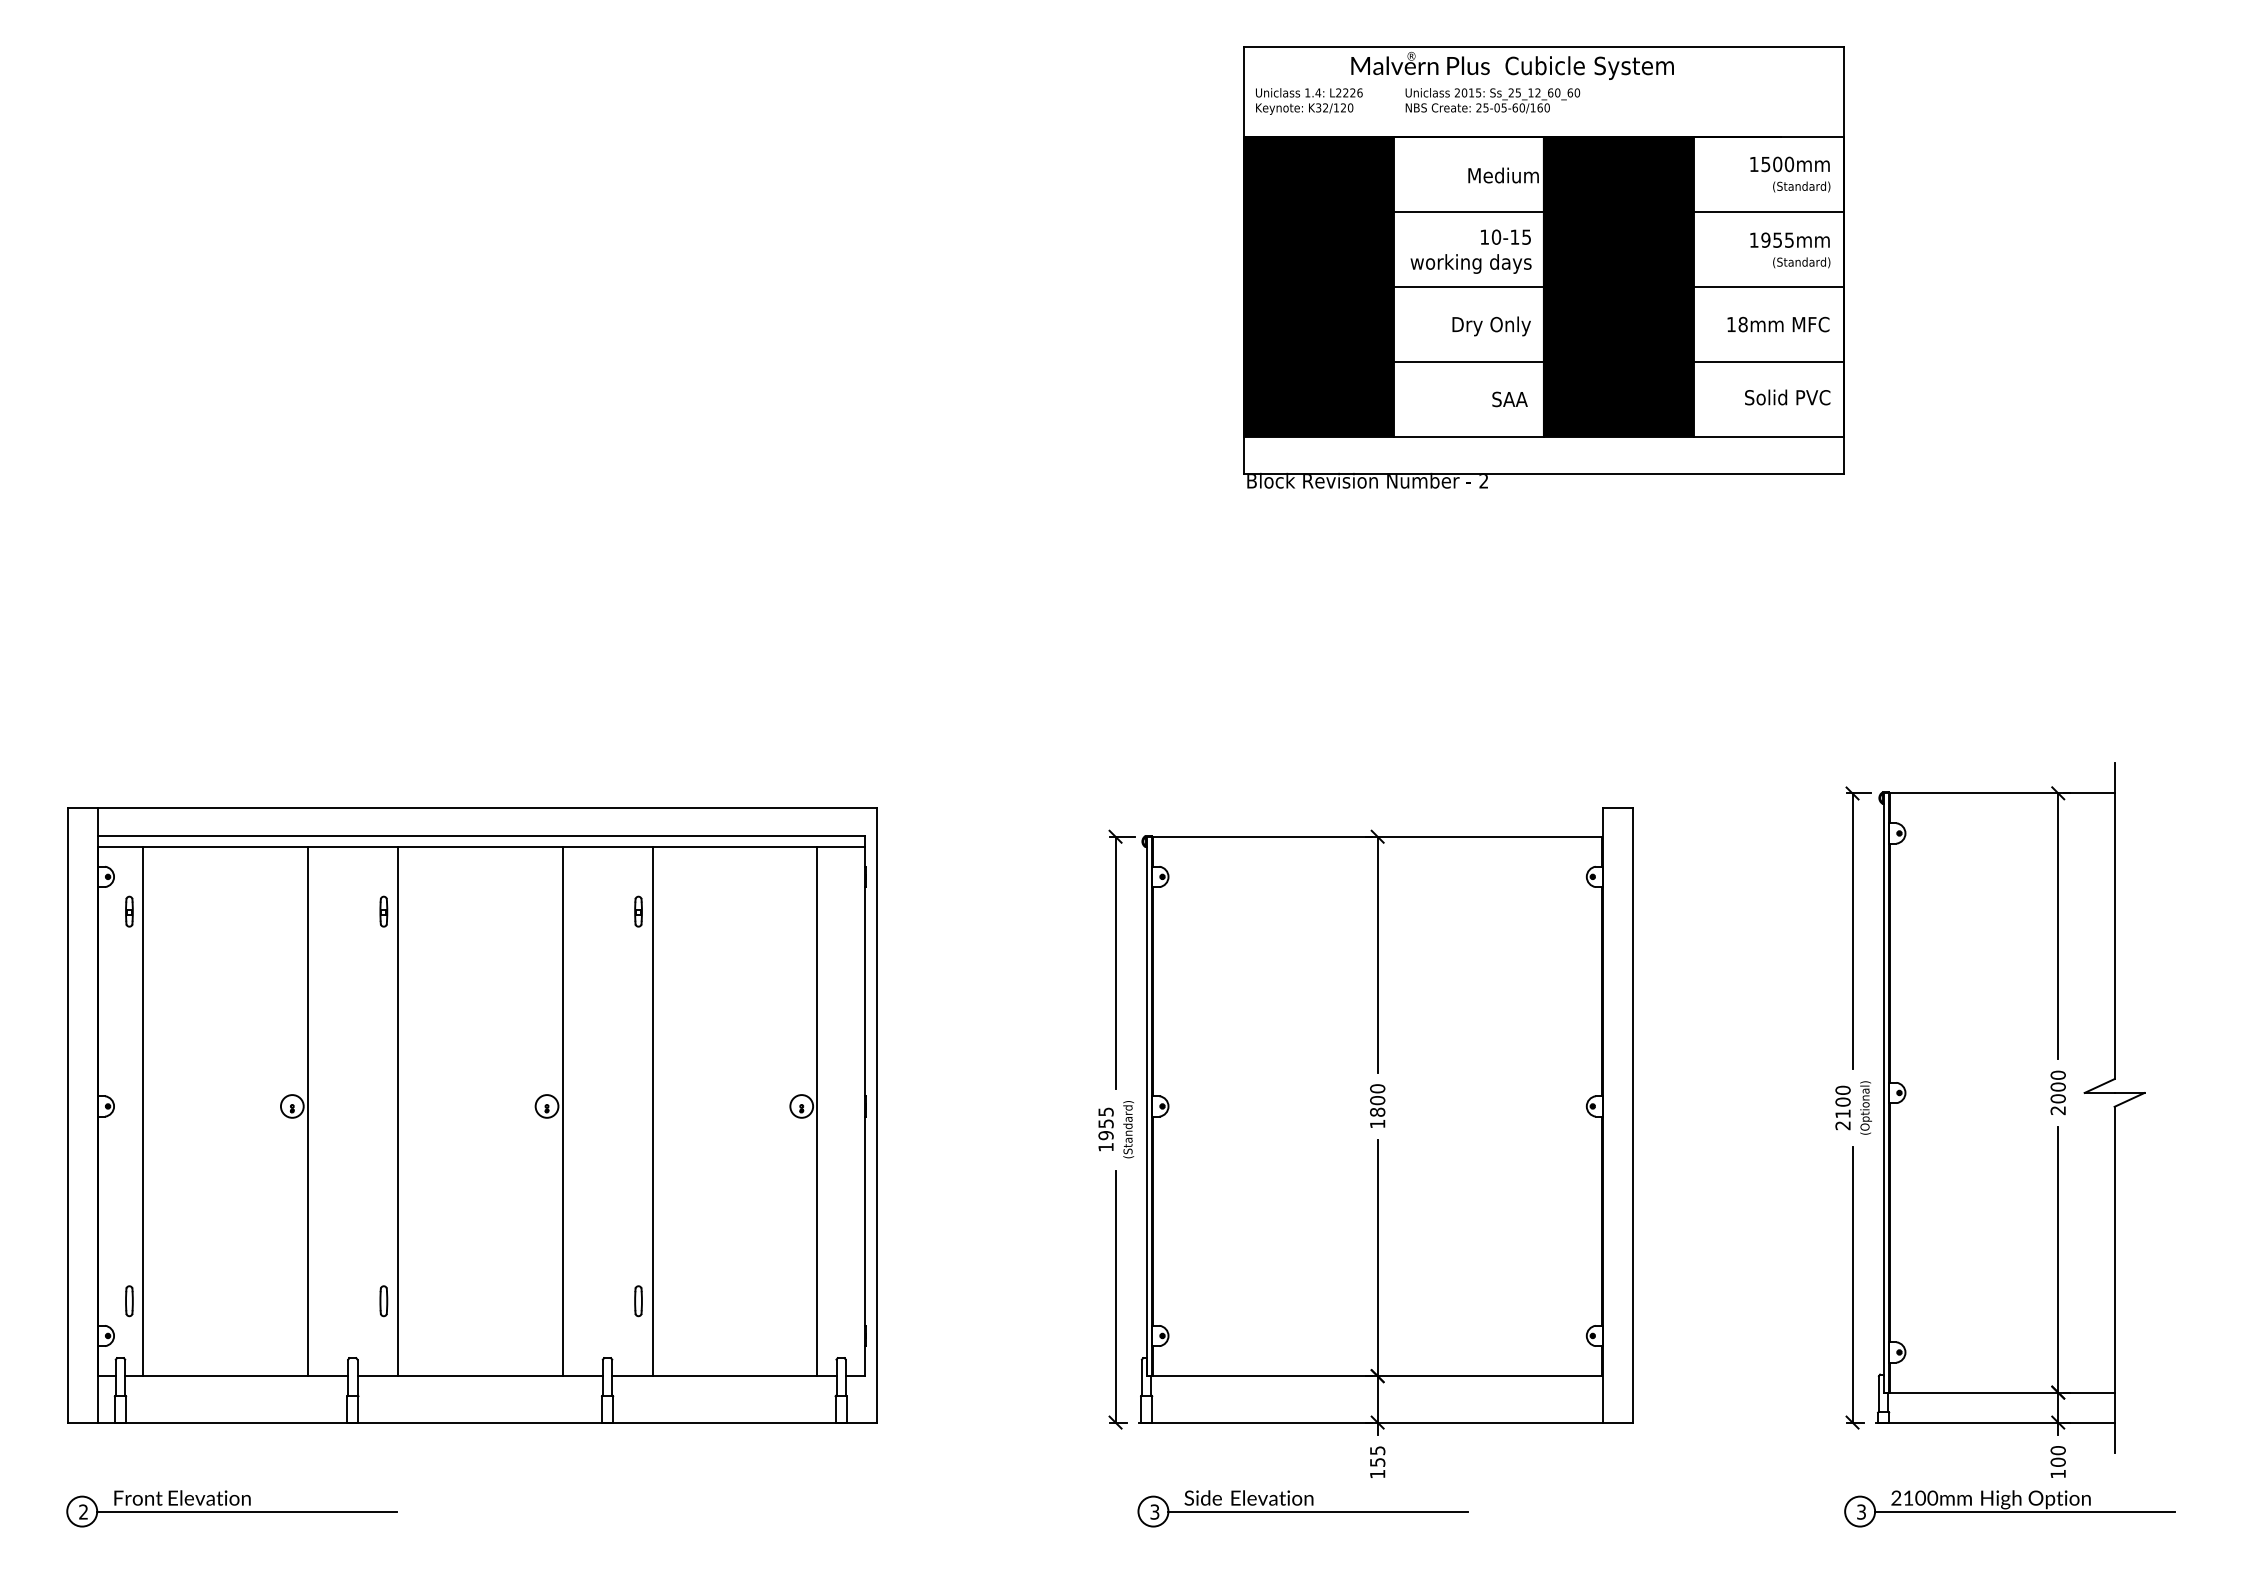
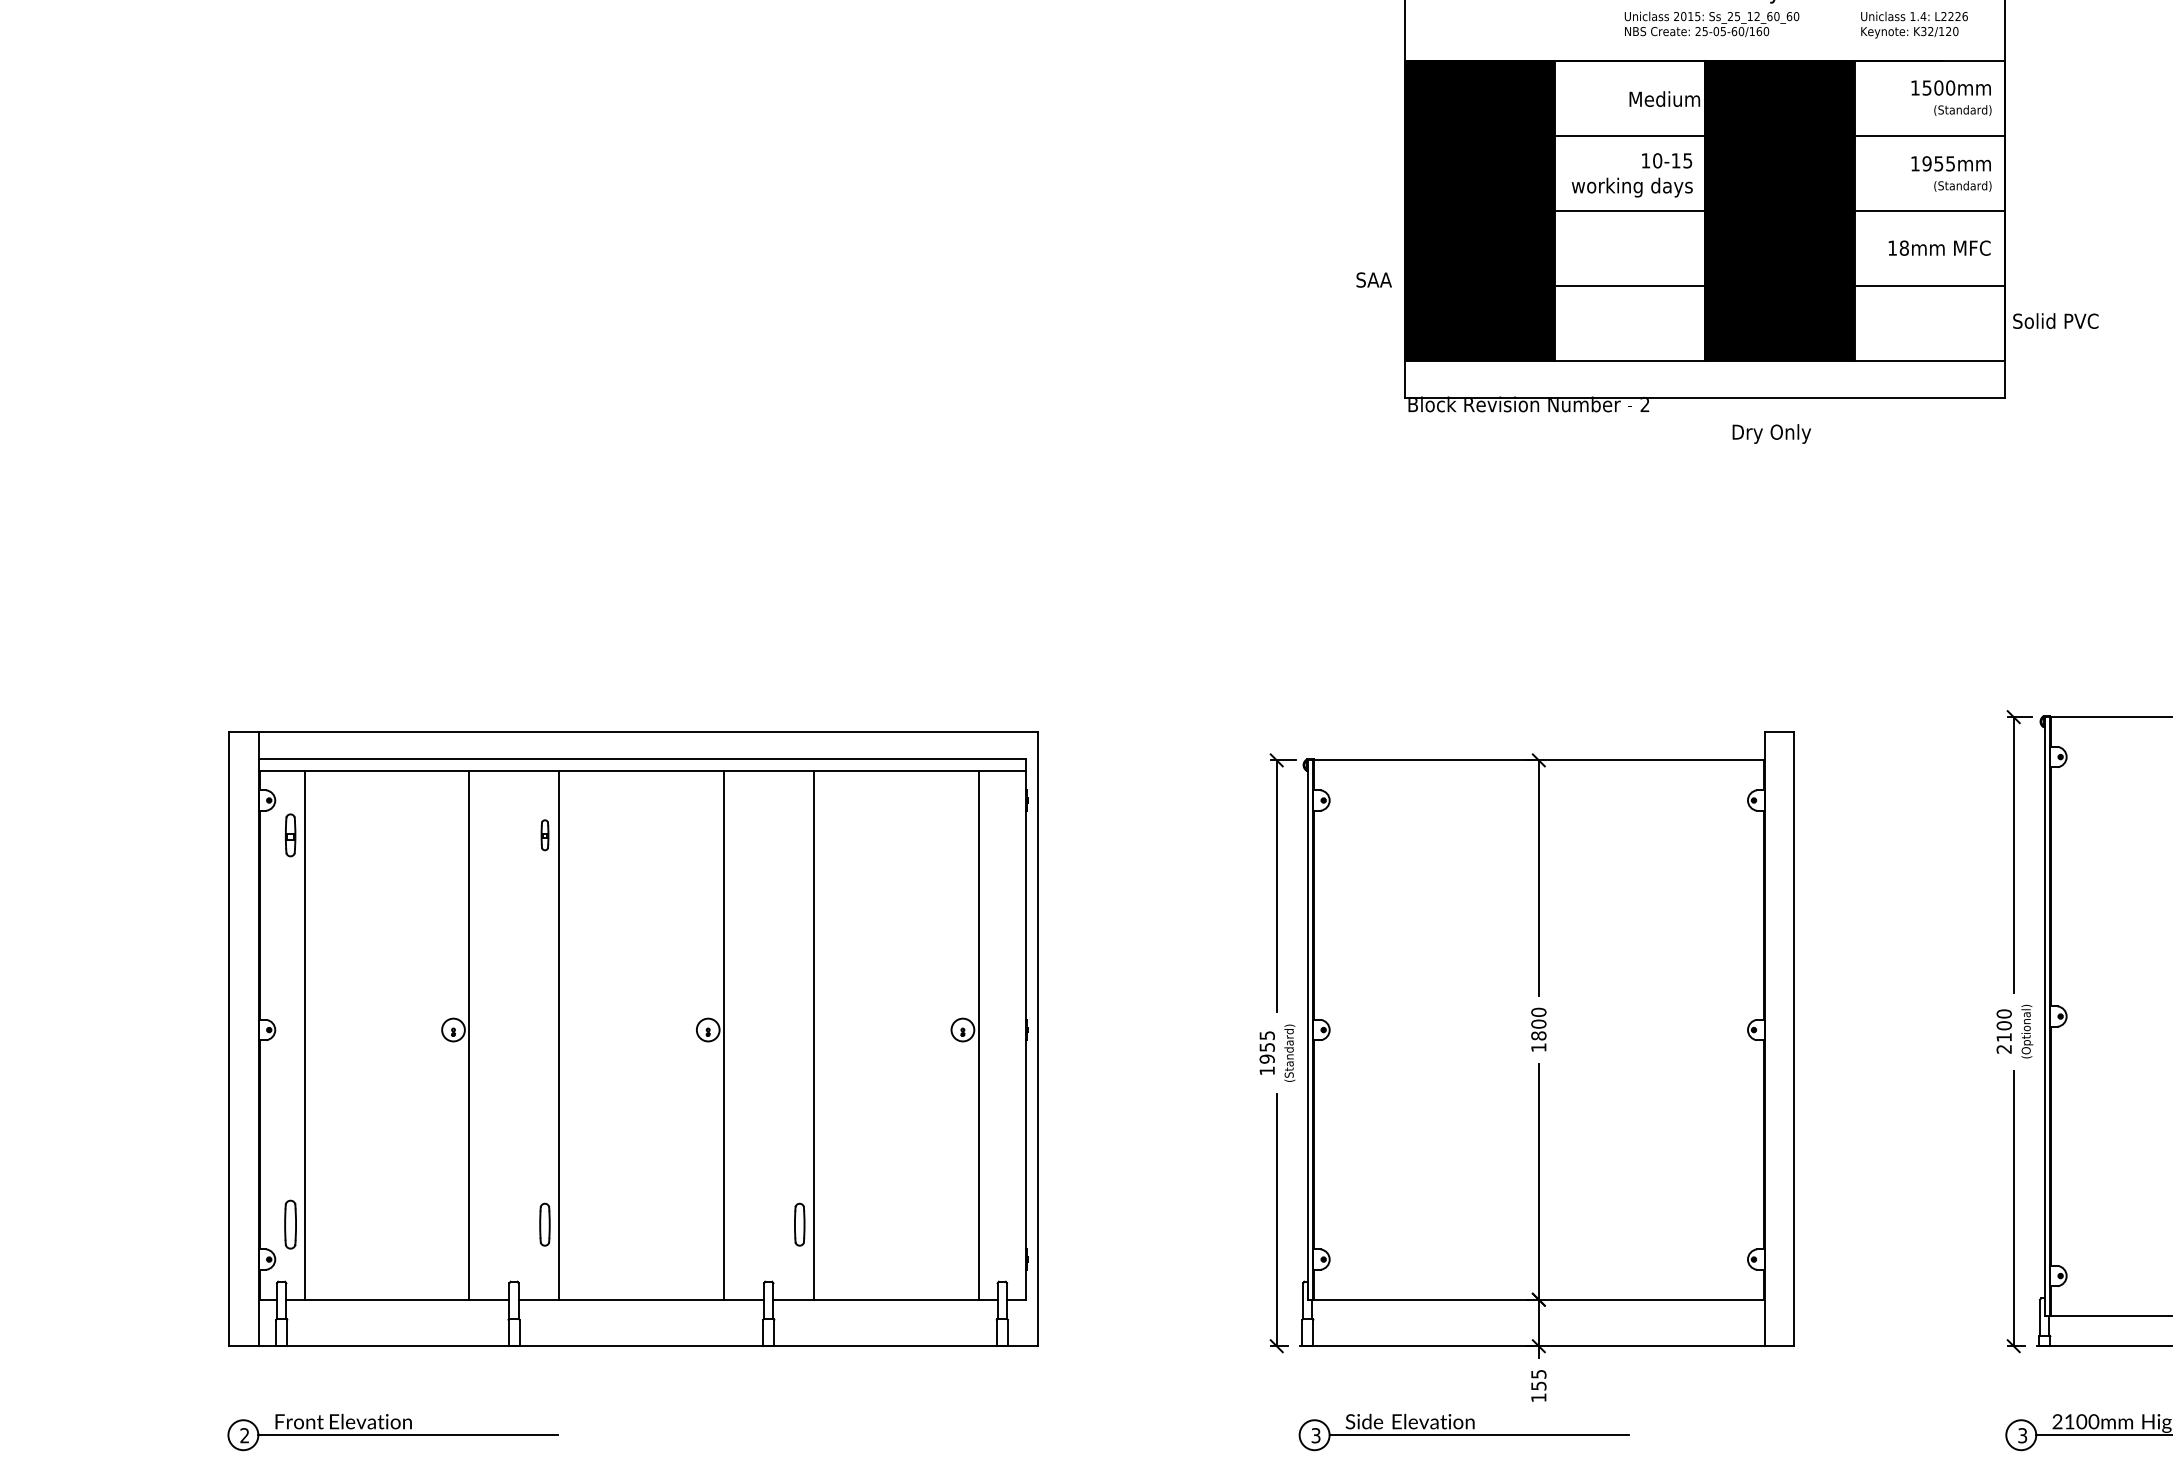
text: (1492, 100) -> (1711, 24), moved
text: (1309, 101) -> (1914, 25), moved
text: (1491, 326) -> (1771, 434), moved
text: (1787, 397) -> (2055, 321), moved
text: (1509, 399) -> (1373, 280), moved
part: (129, 911) -> (290, 835), size x1.4
part: (638, 911) -> (799, 835), removed
part: (129, 1301) -> (290, 1225), size x1.6
part: (383, 1301) -> (544, 1225), size x1.4
part: (638, 1301) -> (799, 1225), size x1.4

